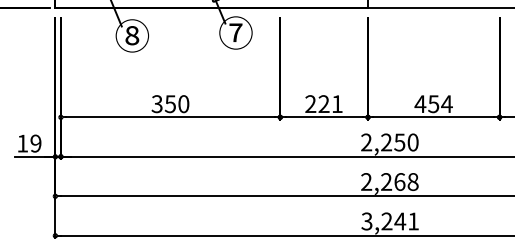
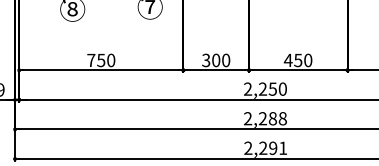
text: (156, 104) -> (90, 60), 350 -> 750
text: (323, 104) -> (215, 60), 221 -> 300
text: (446, 104) -> (307, 60), 454 -> 450
text: (399, 181) -> (272, 118), 2,268 -> 2,288
text: (383, 221) -> (260, 148), 3,241 -> 2,291

